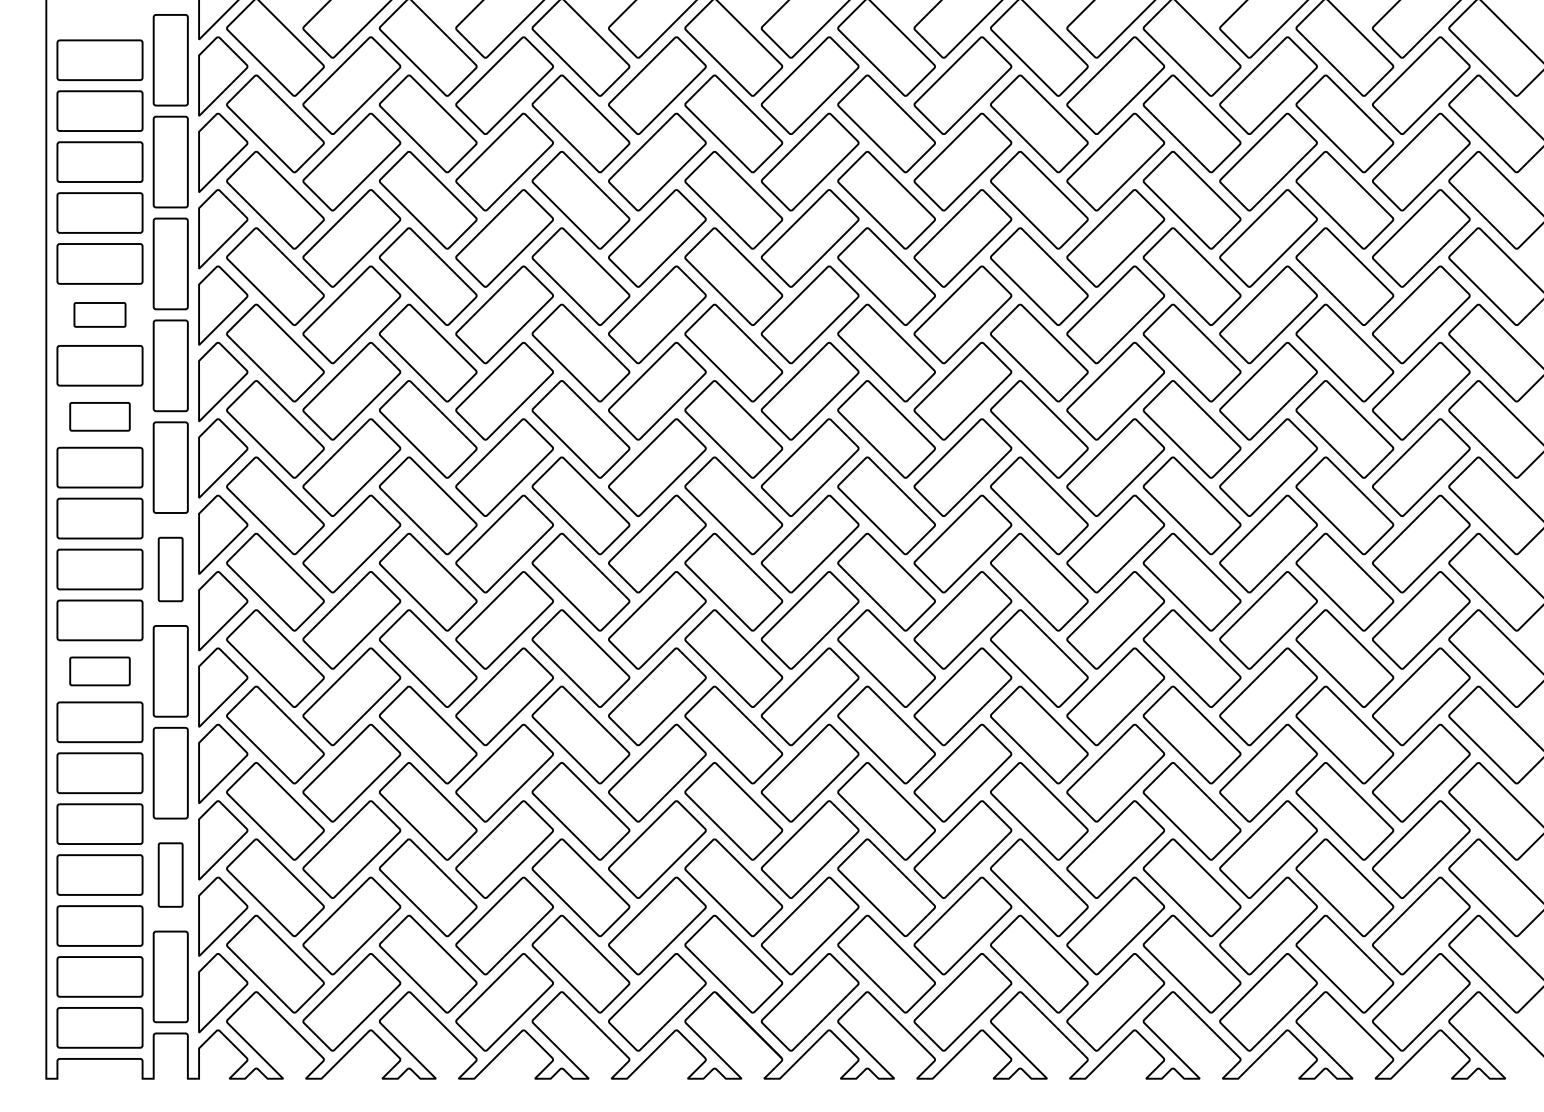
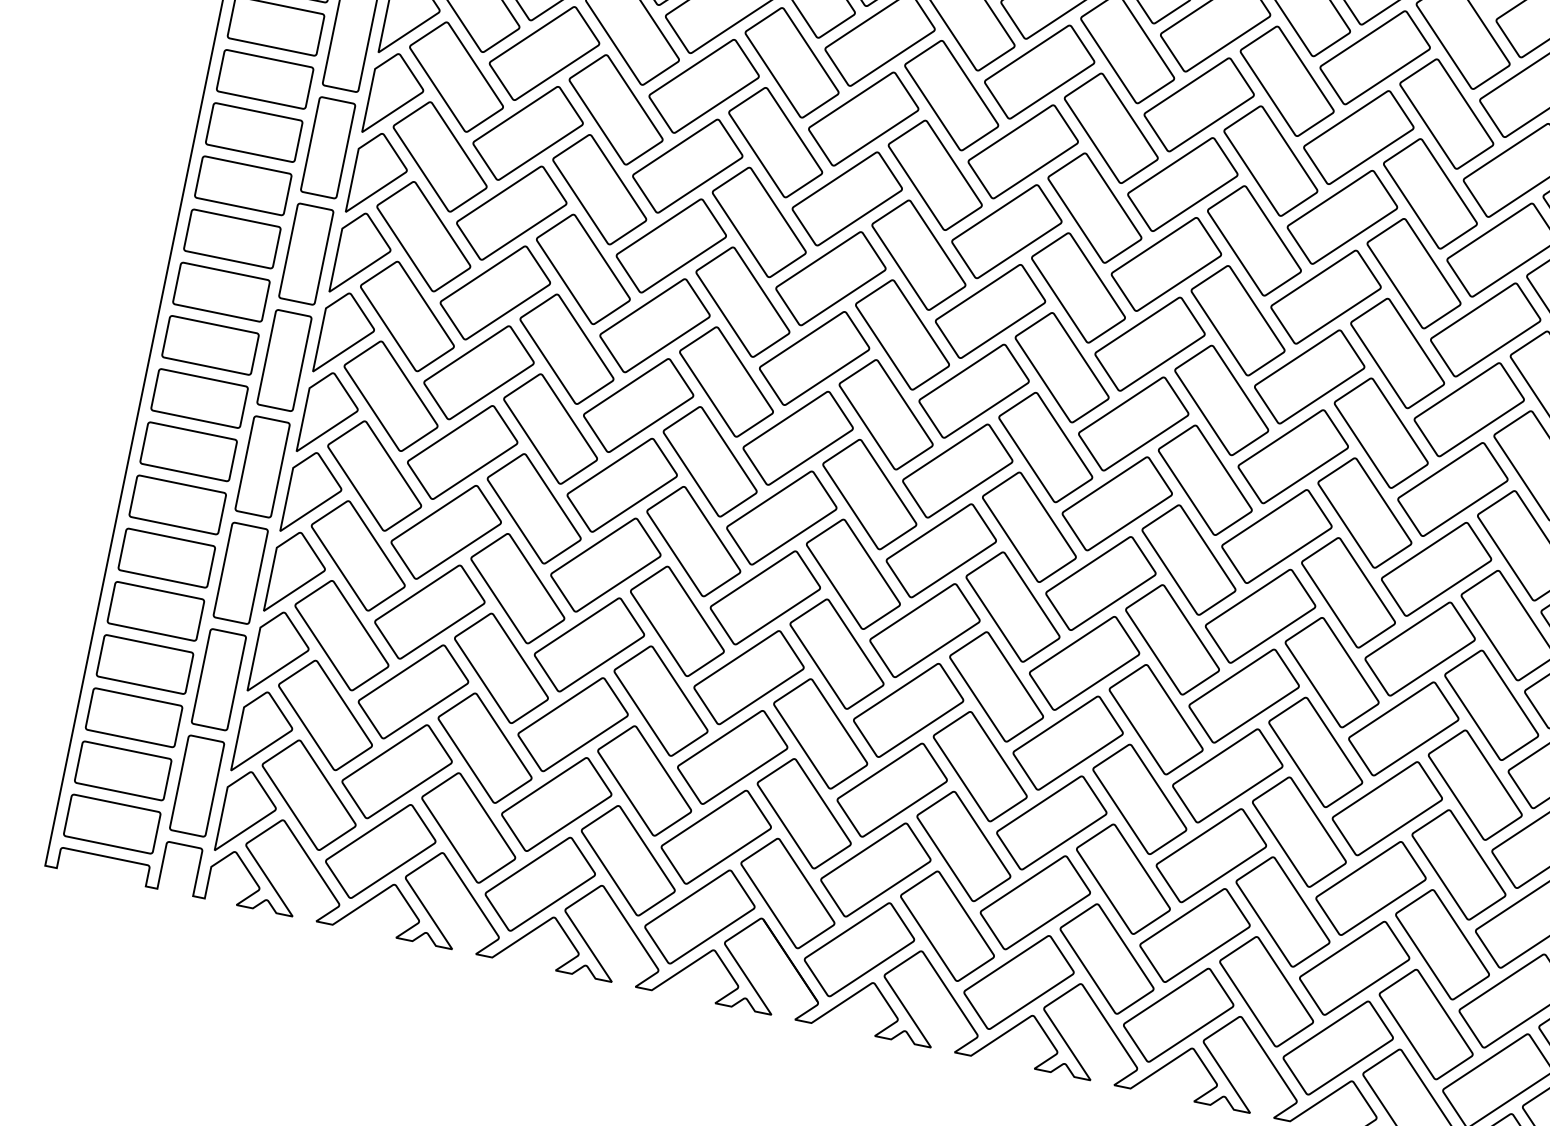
part: (99, 314) -> (264, 78), size x1.67
part: (99, 416) -> (242, 185), size x1.43
part: (170, 569) -> (284, 360), size x1.43
part: (99, 671) -> (188, 451), size x1.43
part: (170, 874) -> (218, 679), size x1.43

